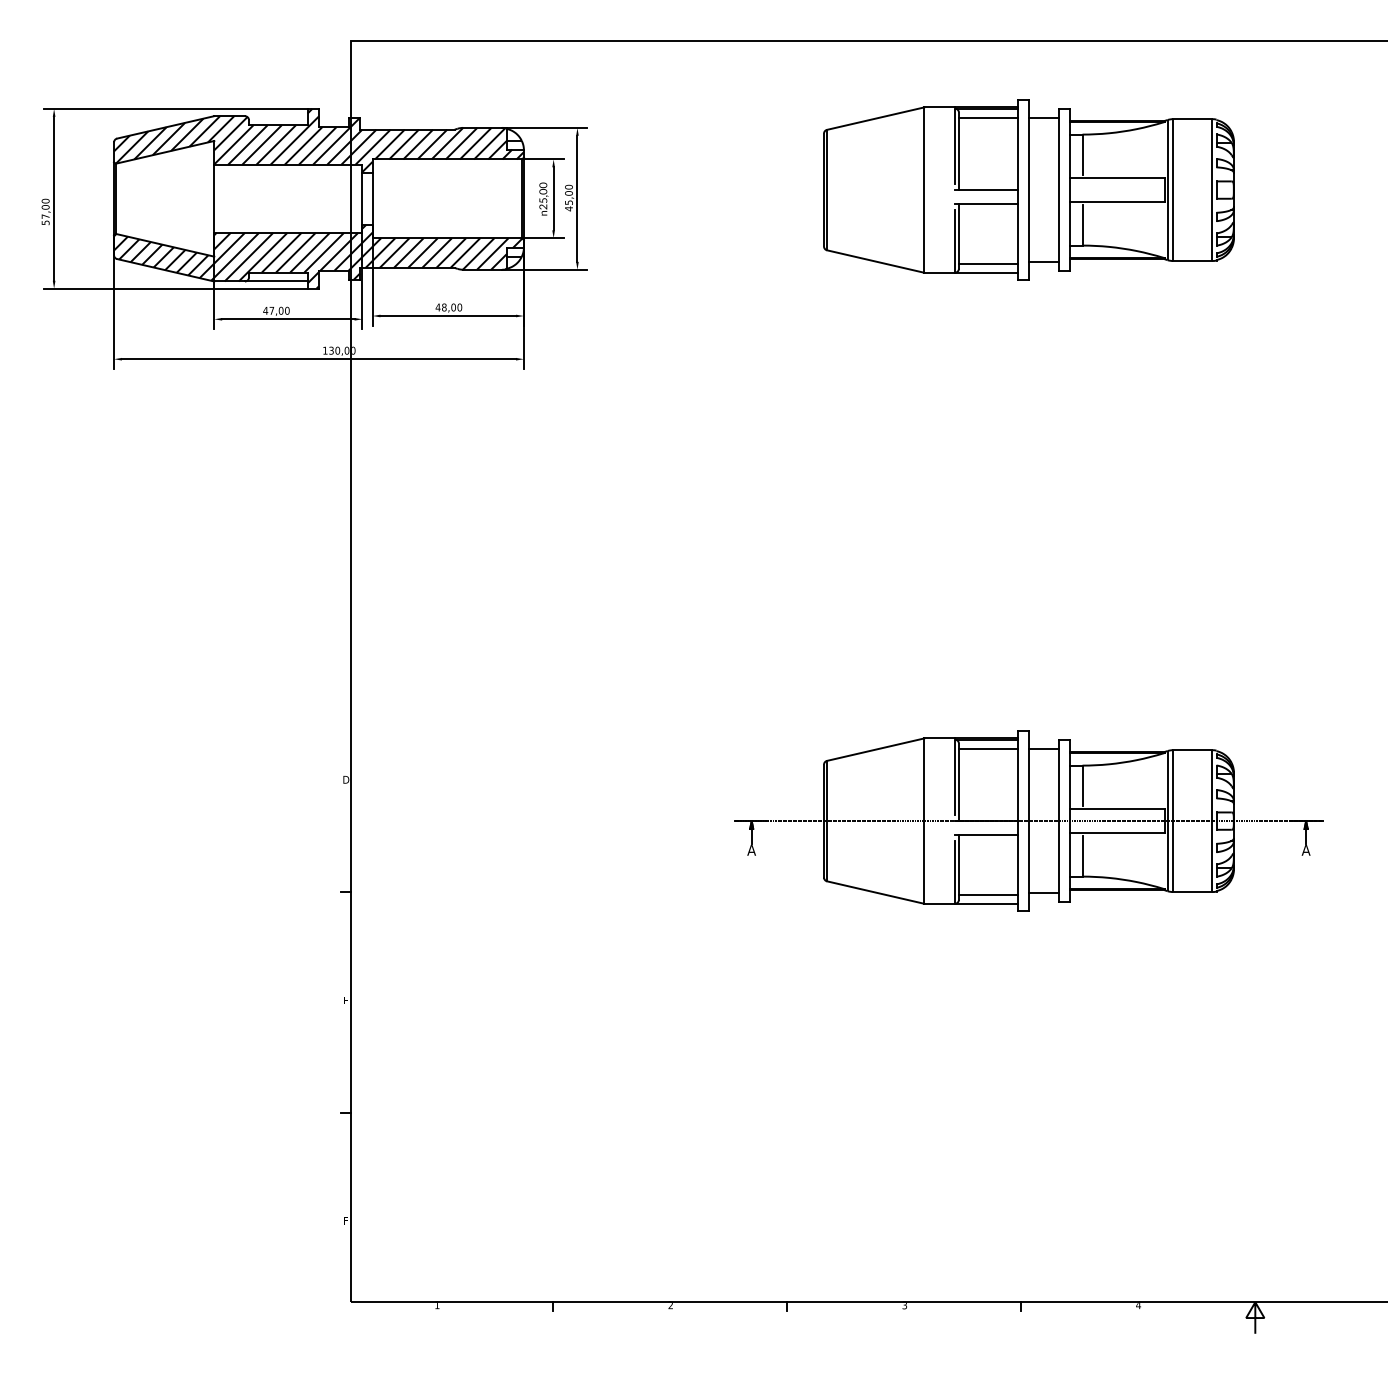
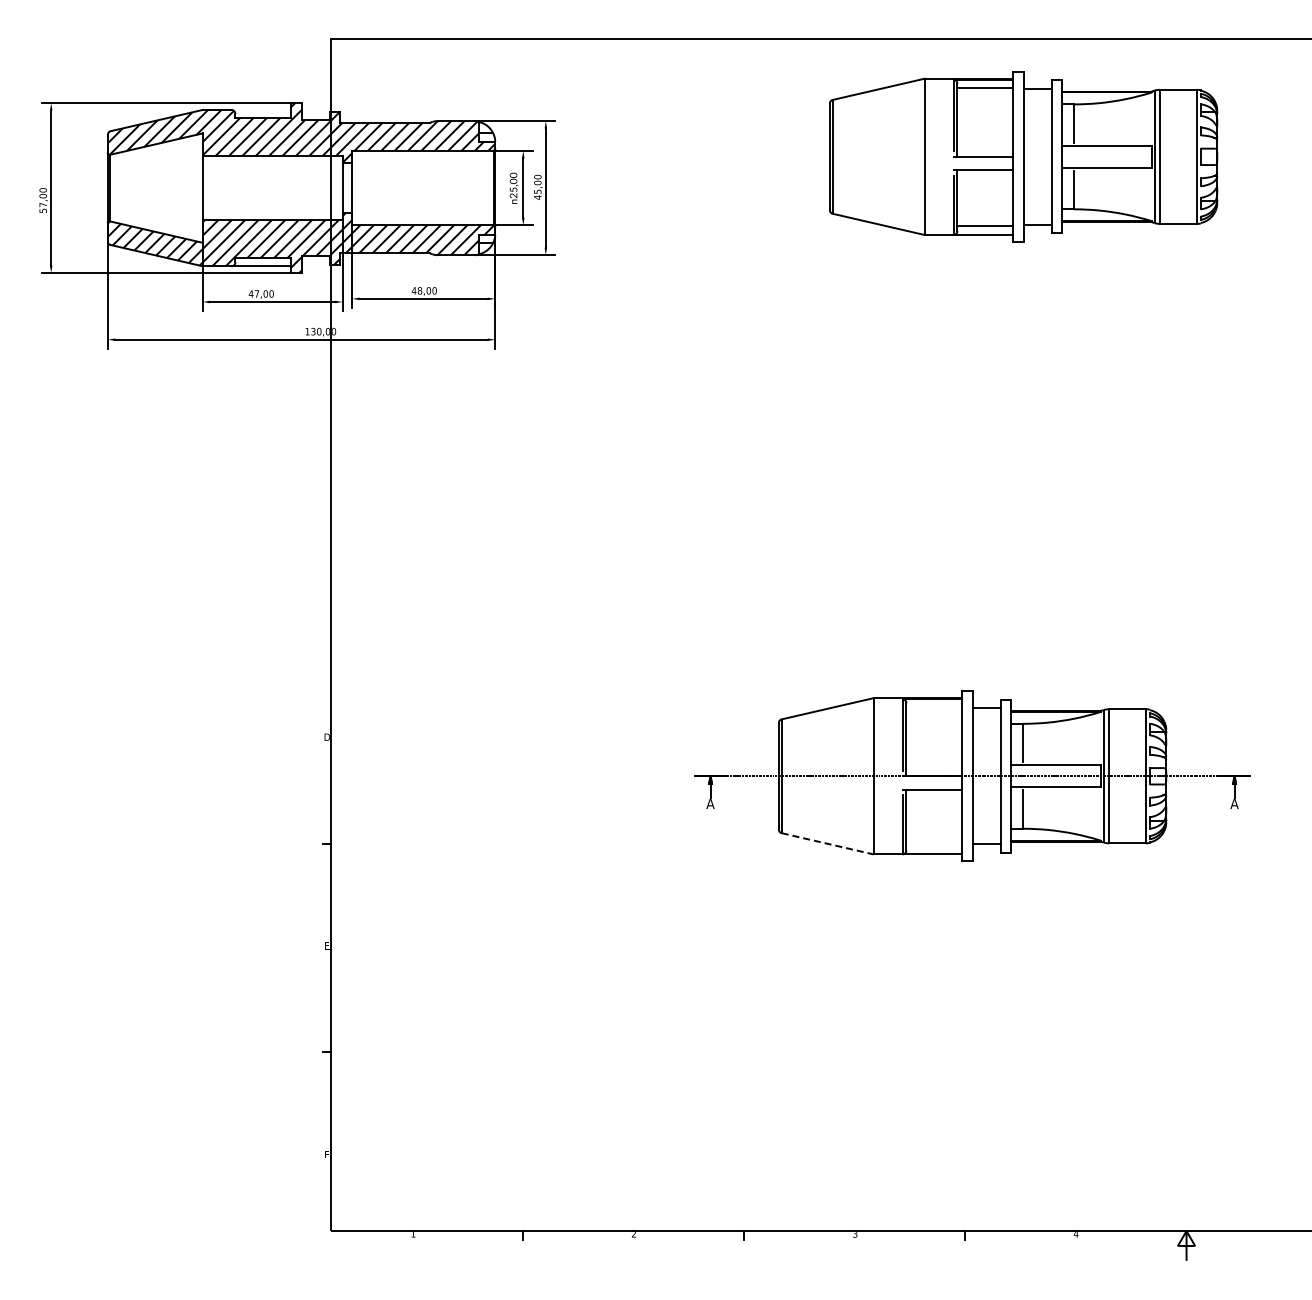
part: (1028, 189) -> (1023, 156), moved
line: (987, 748) -> (933, 707), removed
line: (876, 892) -> (828, 843), solid -> dashed
line: (987, 894) -> (933, 845), removed

